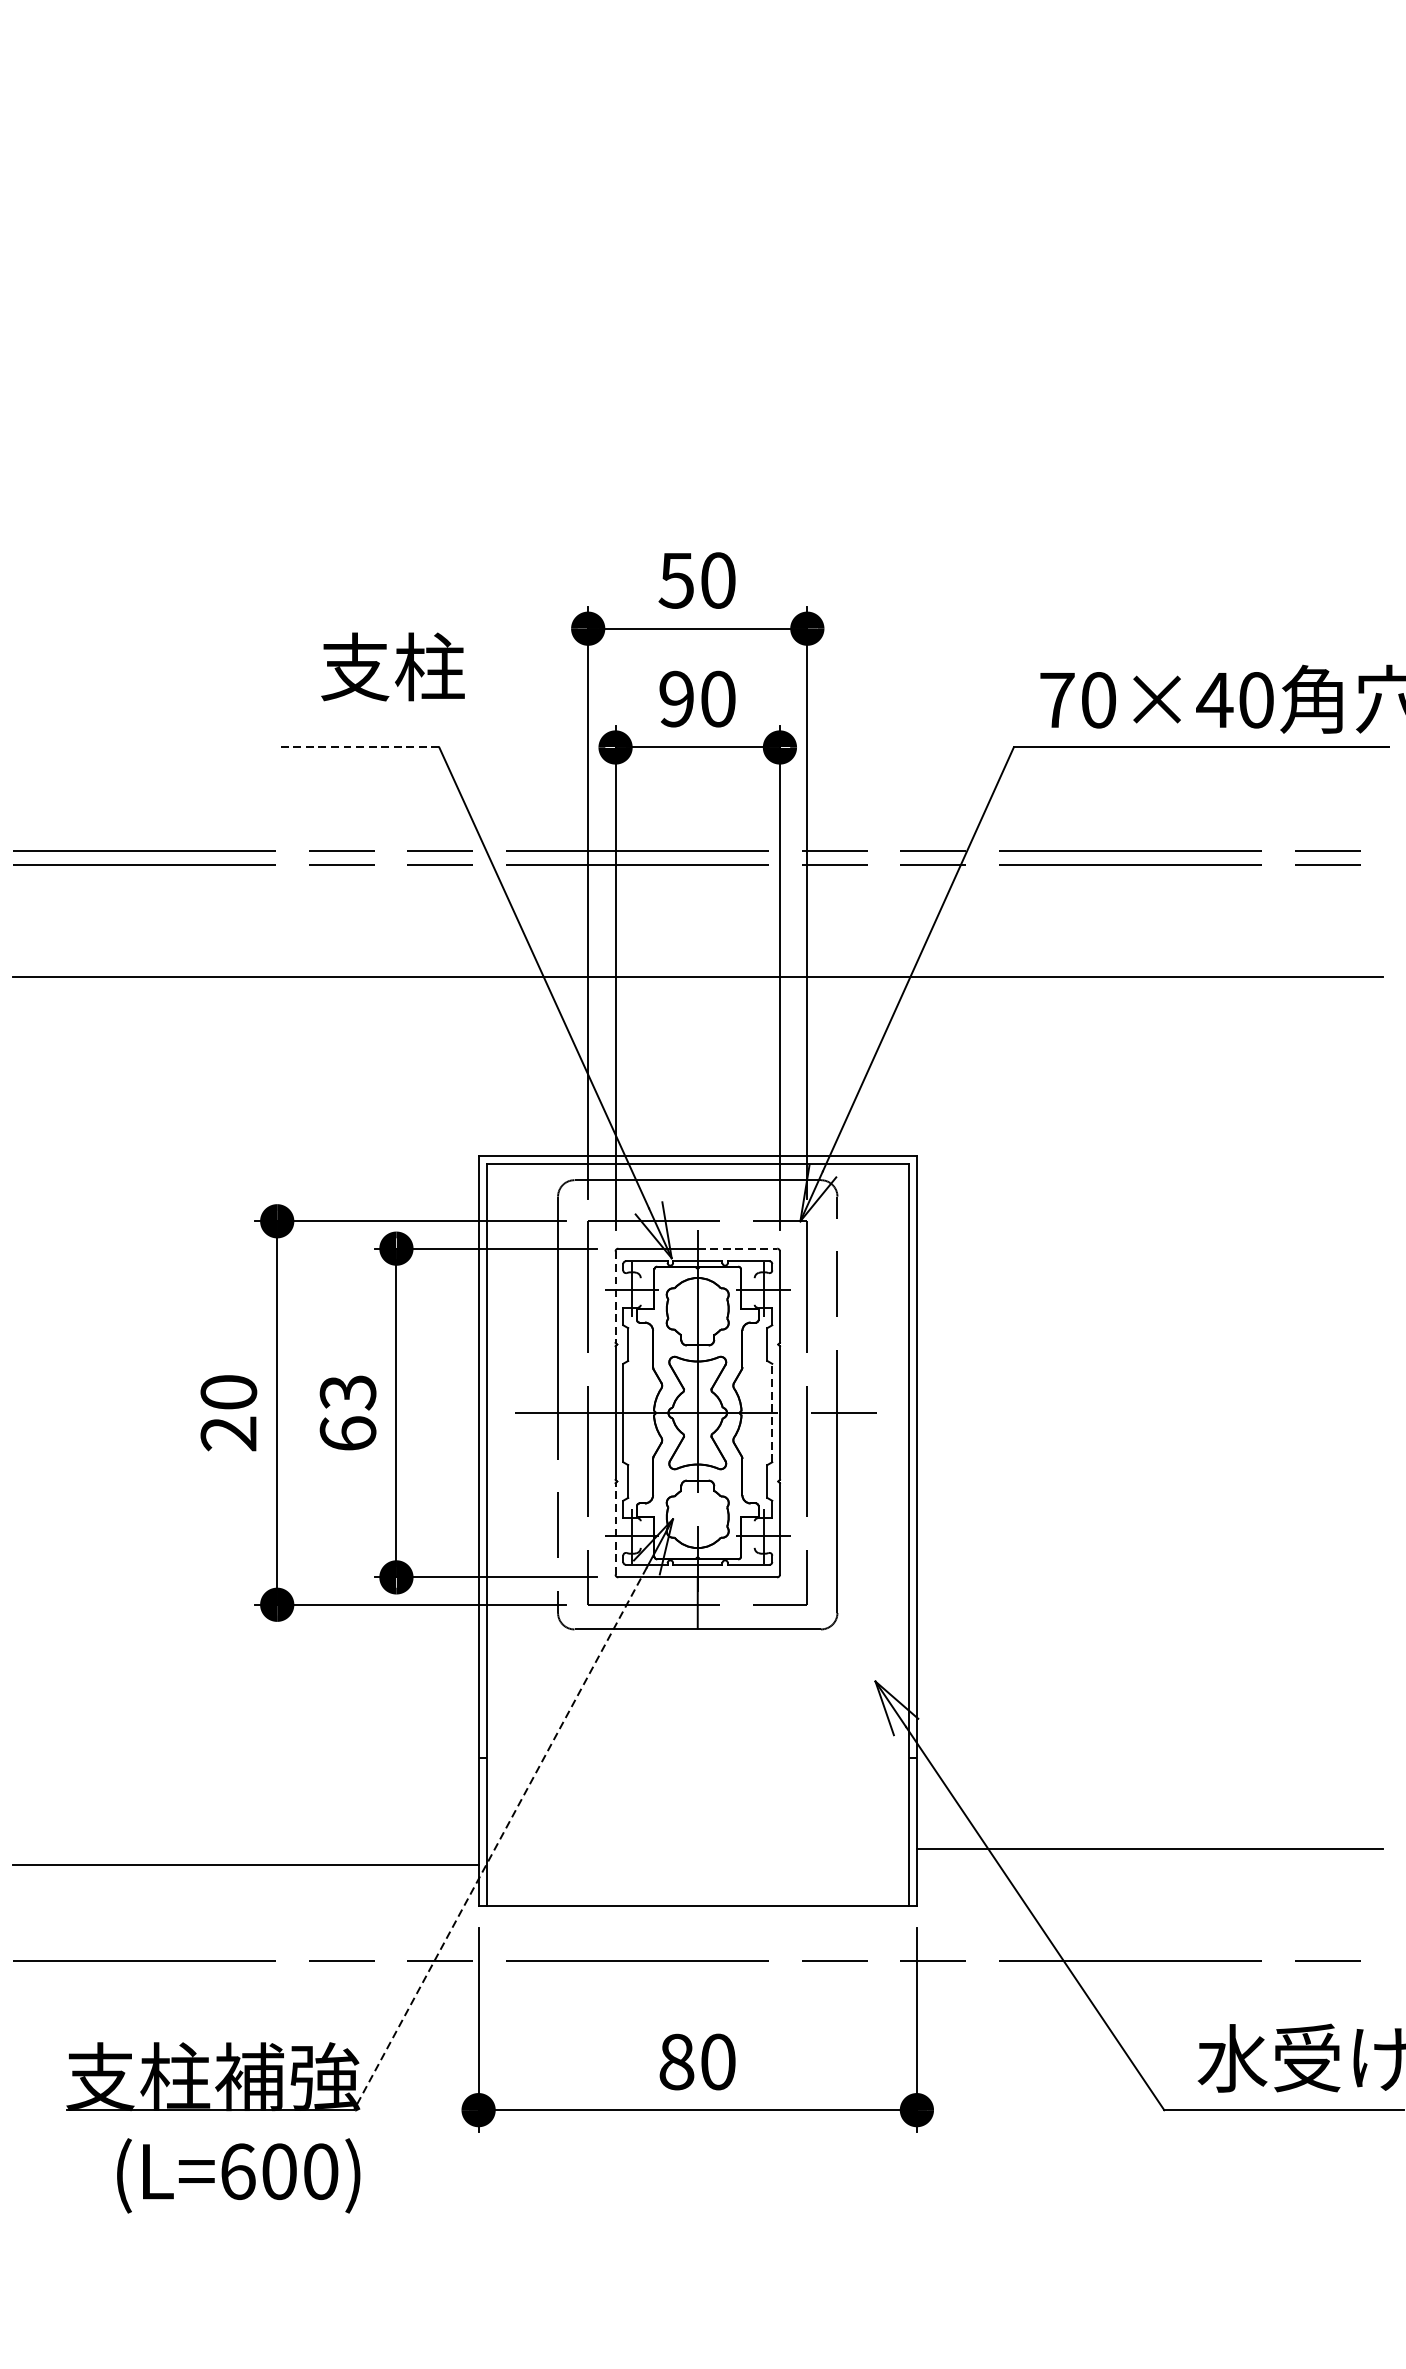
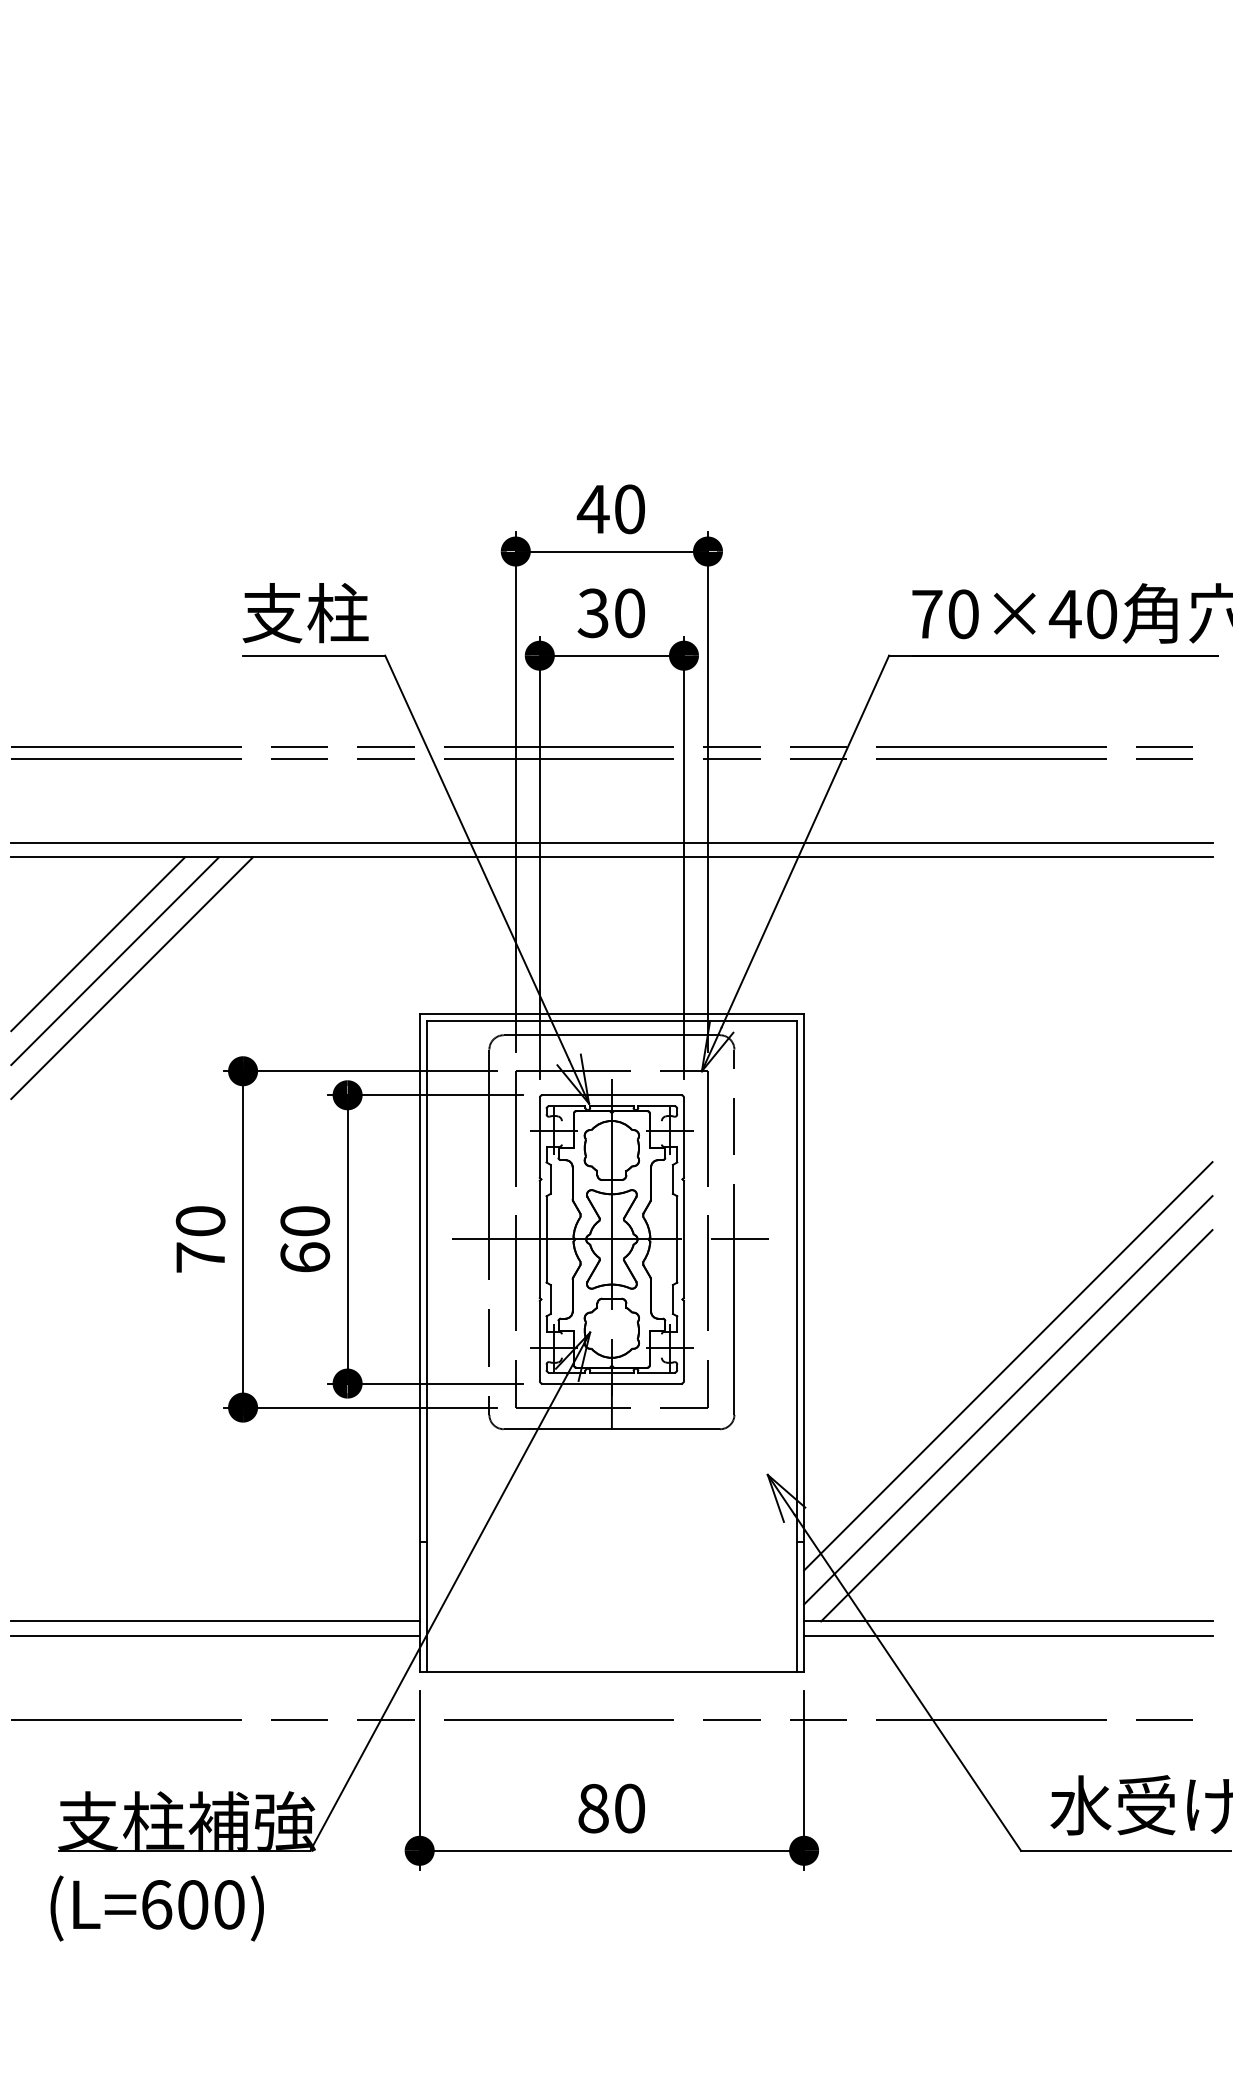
text: (675, 580) -> (592, 509), 50 -> 40
text: (392, 667) -> (305, 613), moved
text: (675, 699) -> (592, 613), 90 -> 30
line: (358, 747) -> (314, 655), dashed -> solid
line: (697, 961) -> (611, 843), added
line: (111, 1076) -> (97, 944), added
line: (130, 1096) -> (114, 961), added
line: (150, 1115) -> (131, 978), added
line: (737, 1248) -> (646, 1095), dashed -> solid
line: (615, 1297) -> (539, 1138), dashed -> solid
text: (348, 1392) -> (305, 1221), 63 -> 60
line: (772, 1411) -> (677, 1238), dashed -> solid
text: (227, 1433) -> (199, 1257), 20 -> 70
line: (615, 1528) -> (539, 1340), dashed -> solid
line: (1149, 1557) -> (1008, 1366), added
line: (1149, 1596) -> (1008, 1400), added
line: (1159, 1625) -> (1016, 1425), added
line: (500, 1839) -> (438, 1613), dashed -> solid
line: (245, 1848) -> (215, 1621), added
line: (1149, 1864) -> (1008, 1635), added
text: (237, 2175) -> (156, 1908), moved

